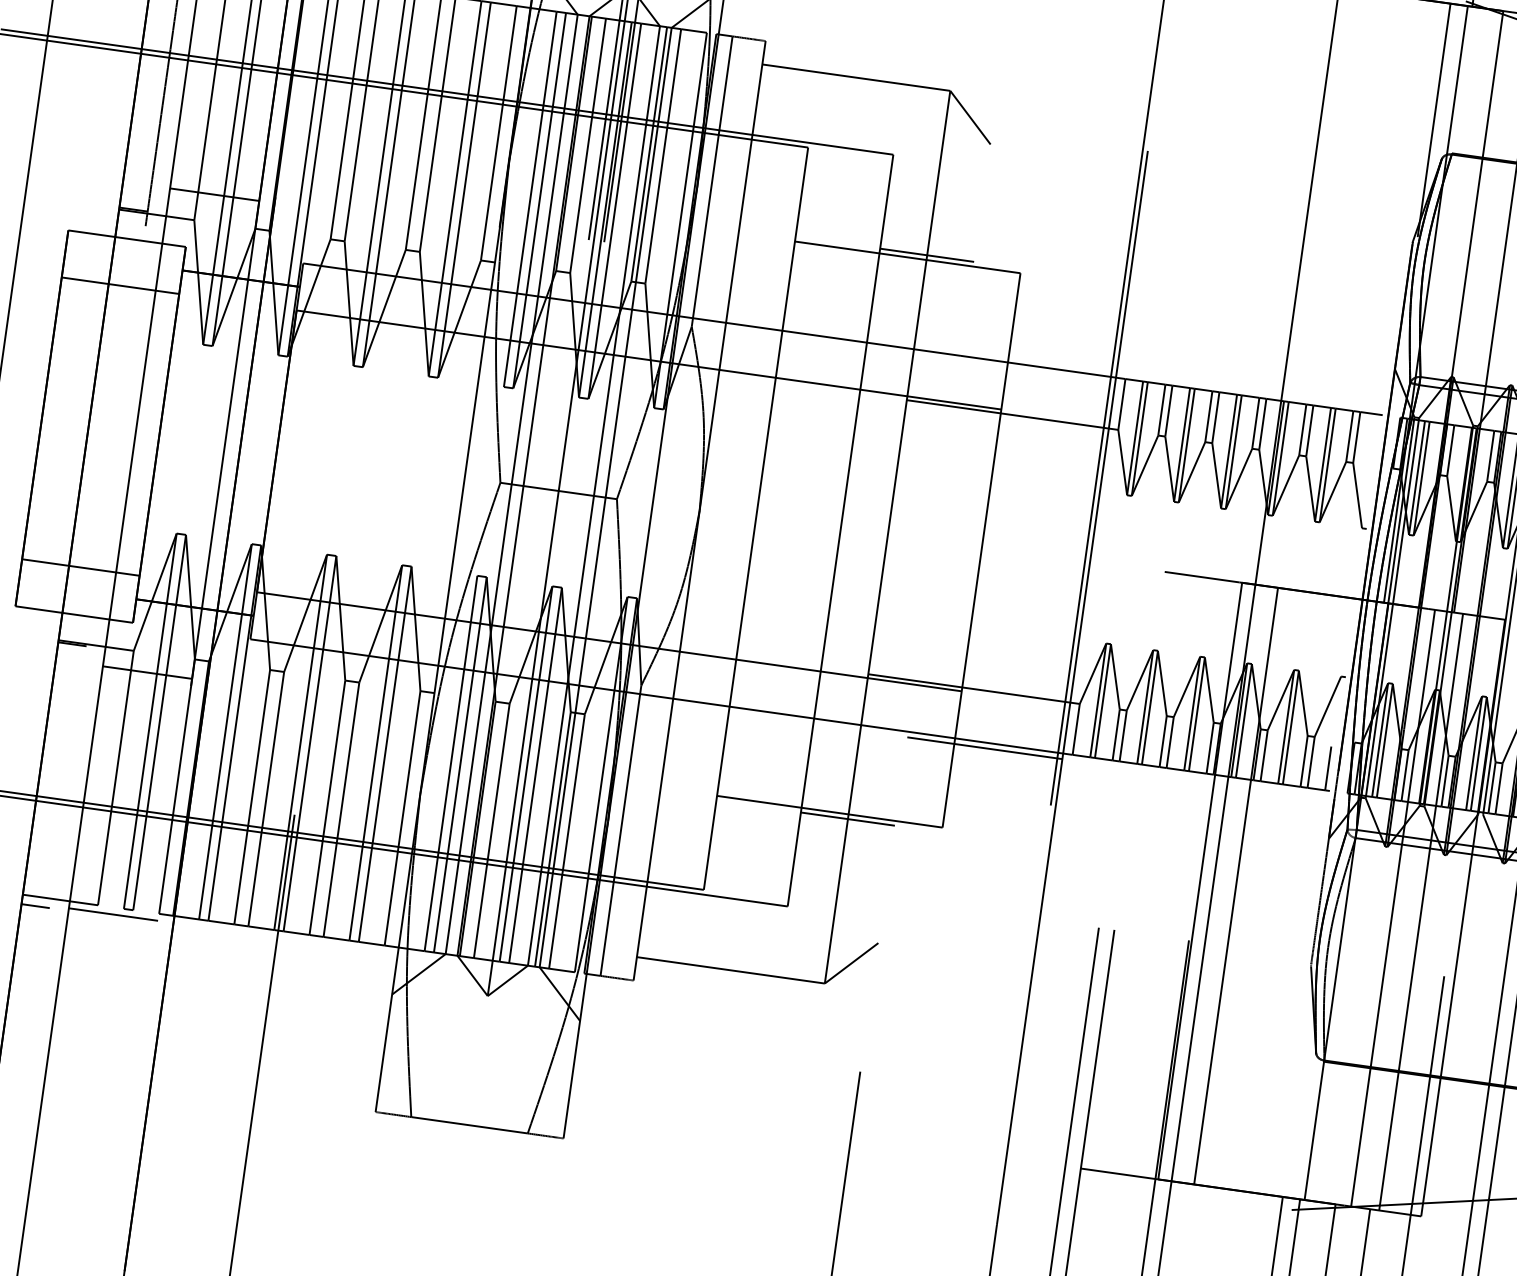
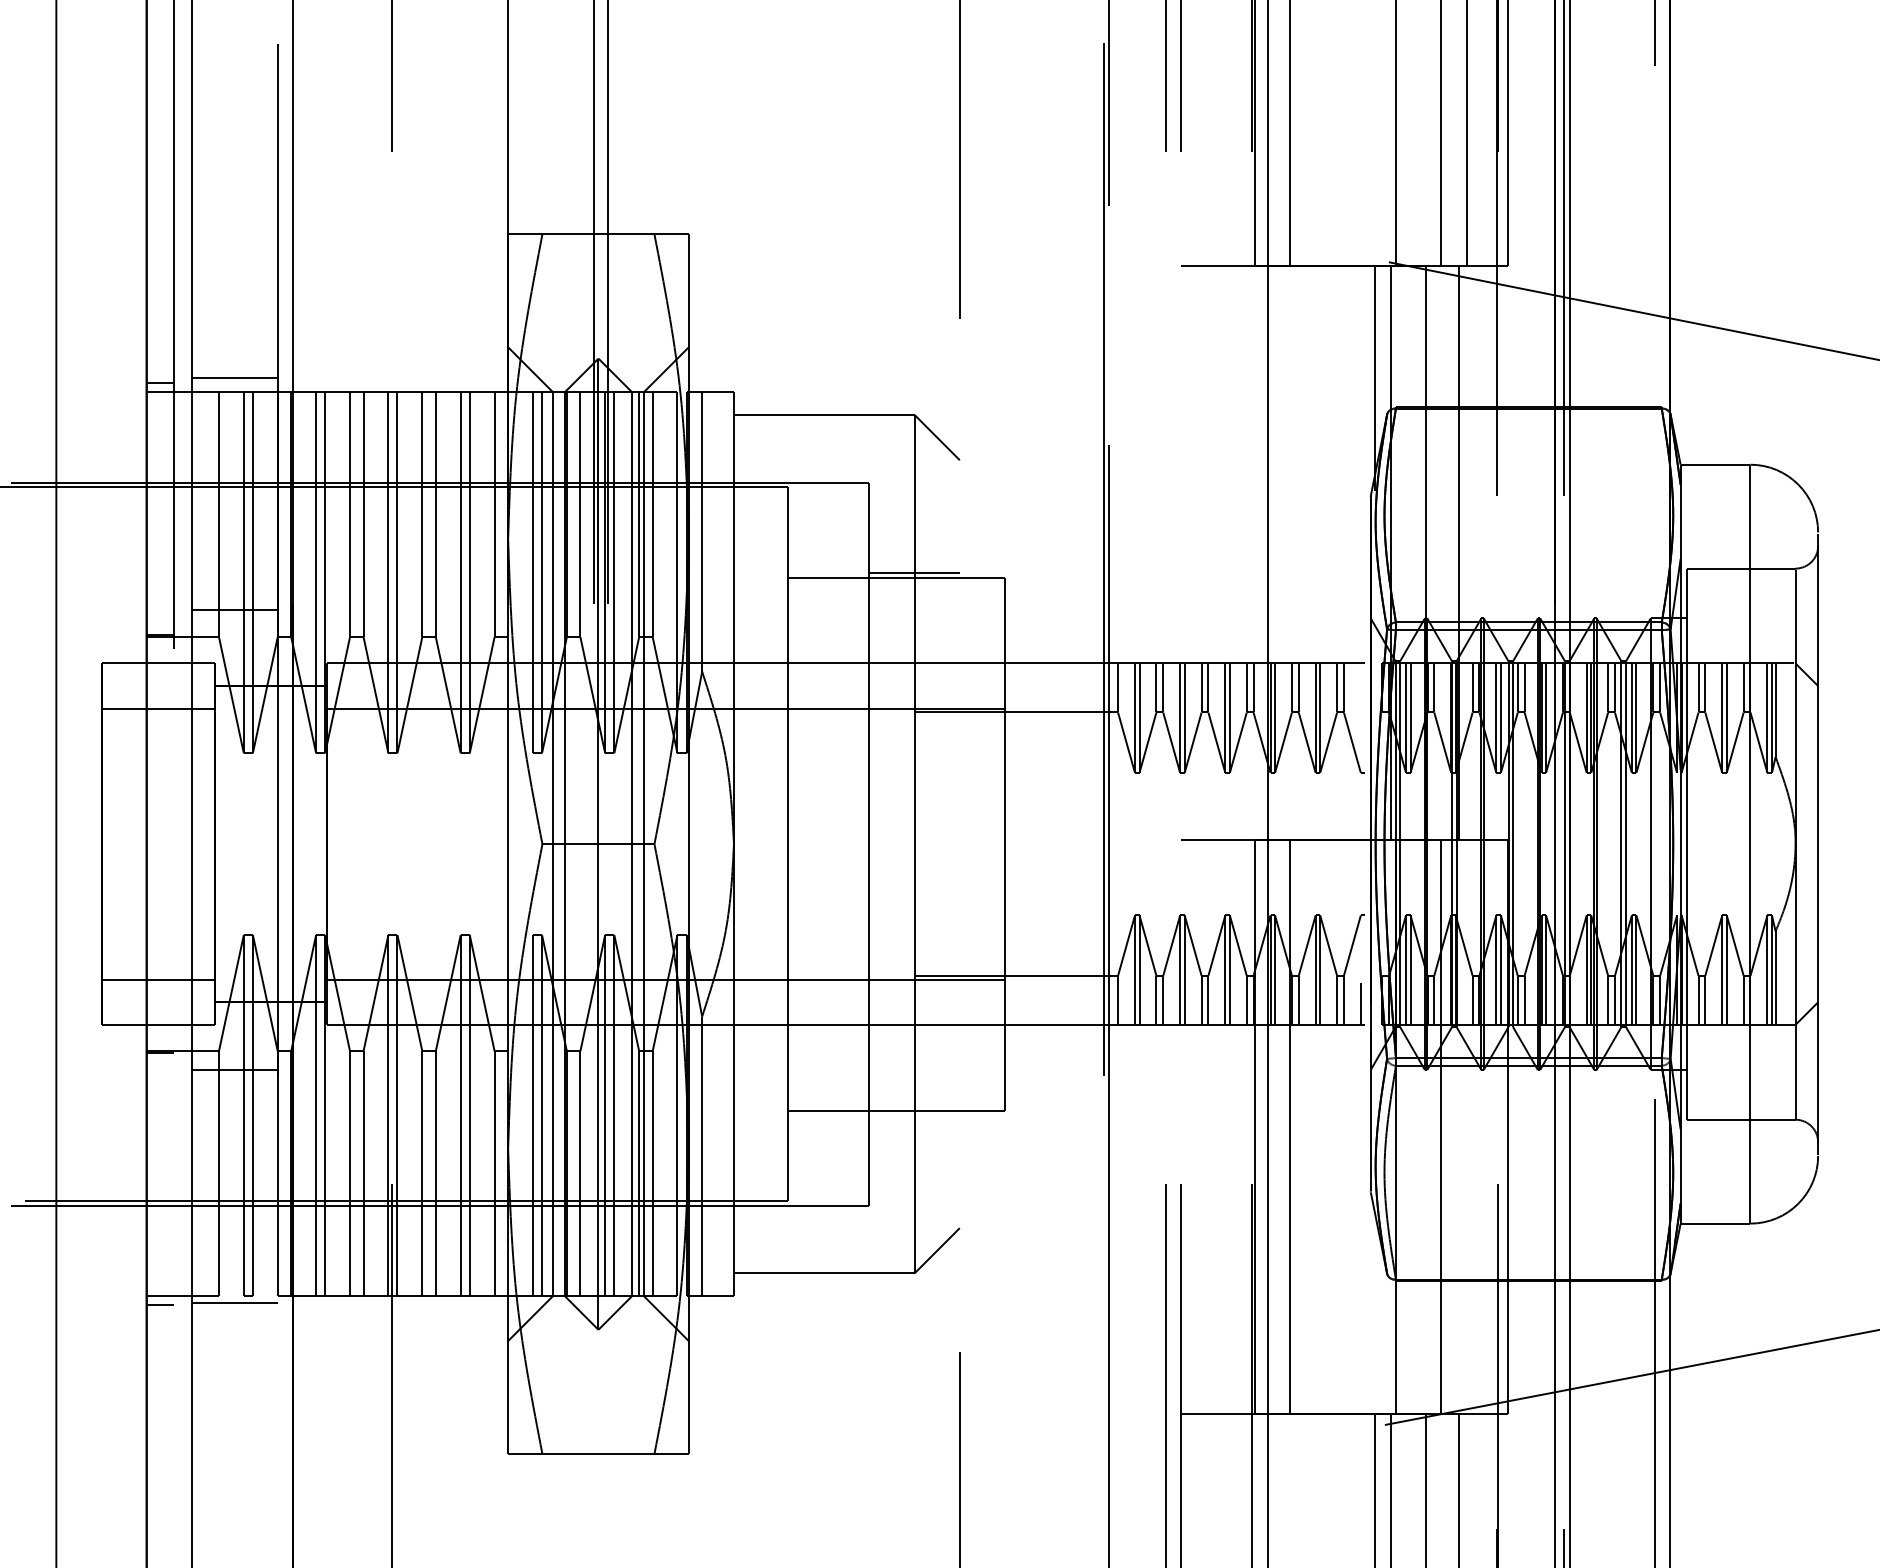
line: (983, 748) -> (1033, 1030), removed
line: (847, 819) -> (914, 1115), removed
line: (1421, 911) -> (1467, 1126), removed

